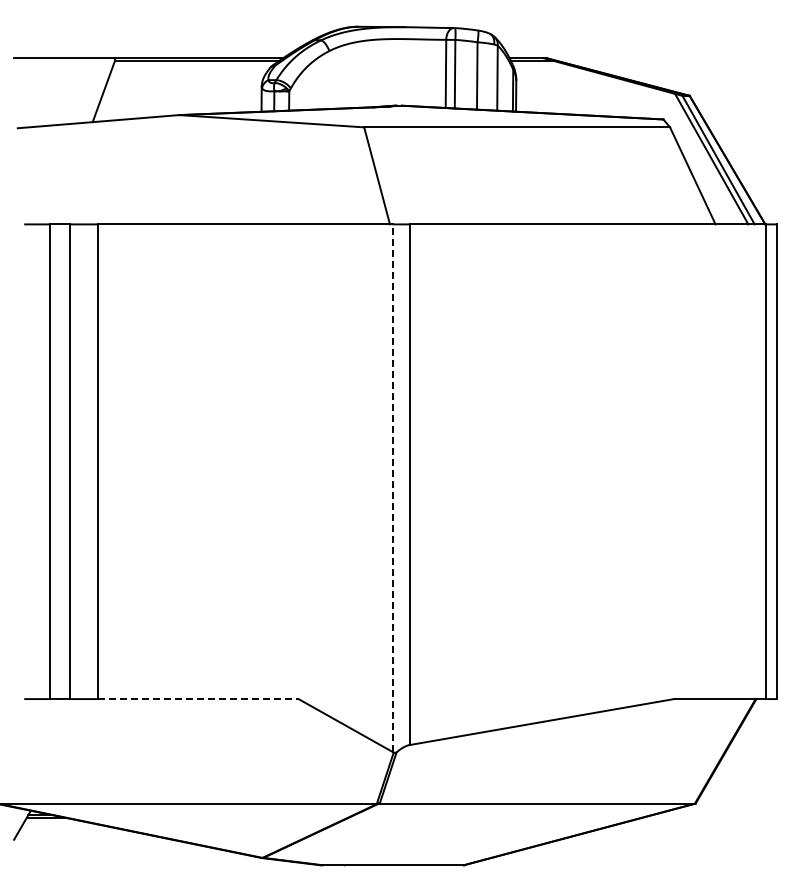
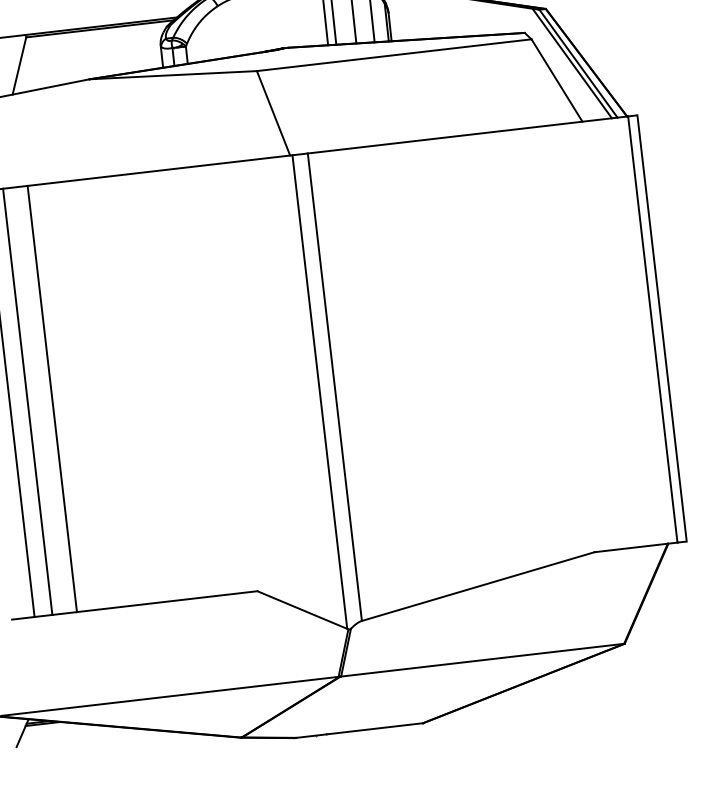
line: (392, 488) -> (319, 392), dashed -> solid
line: (198, 699) -> (167, 601), dashed -> solid

